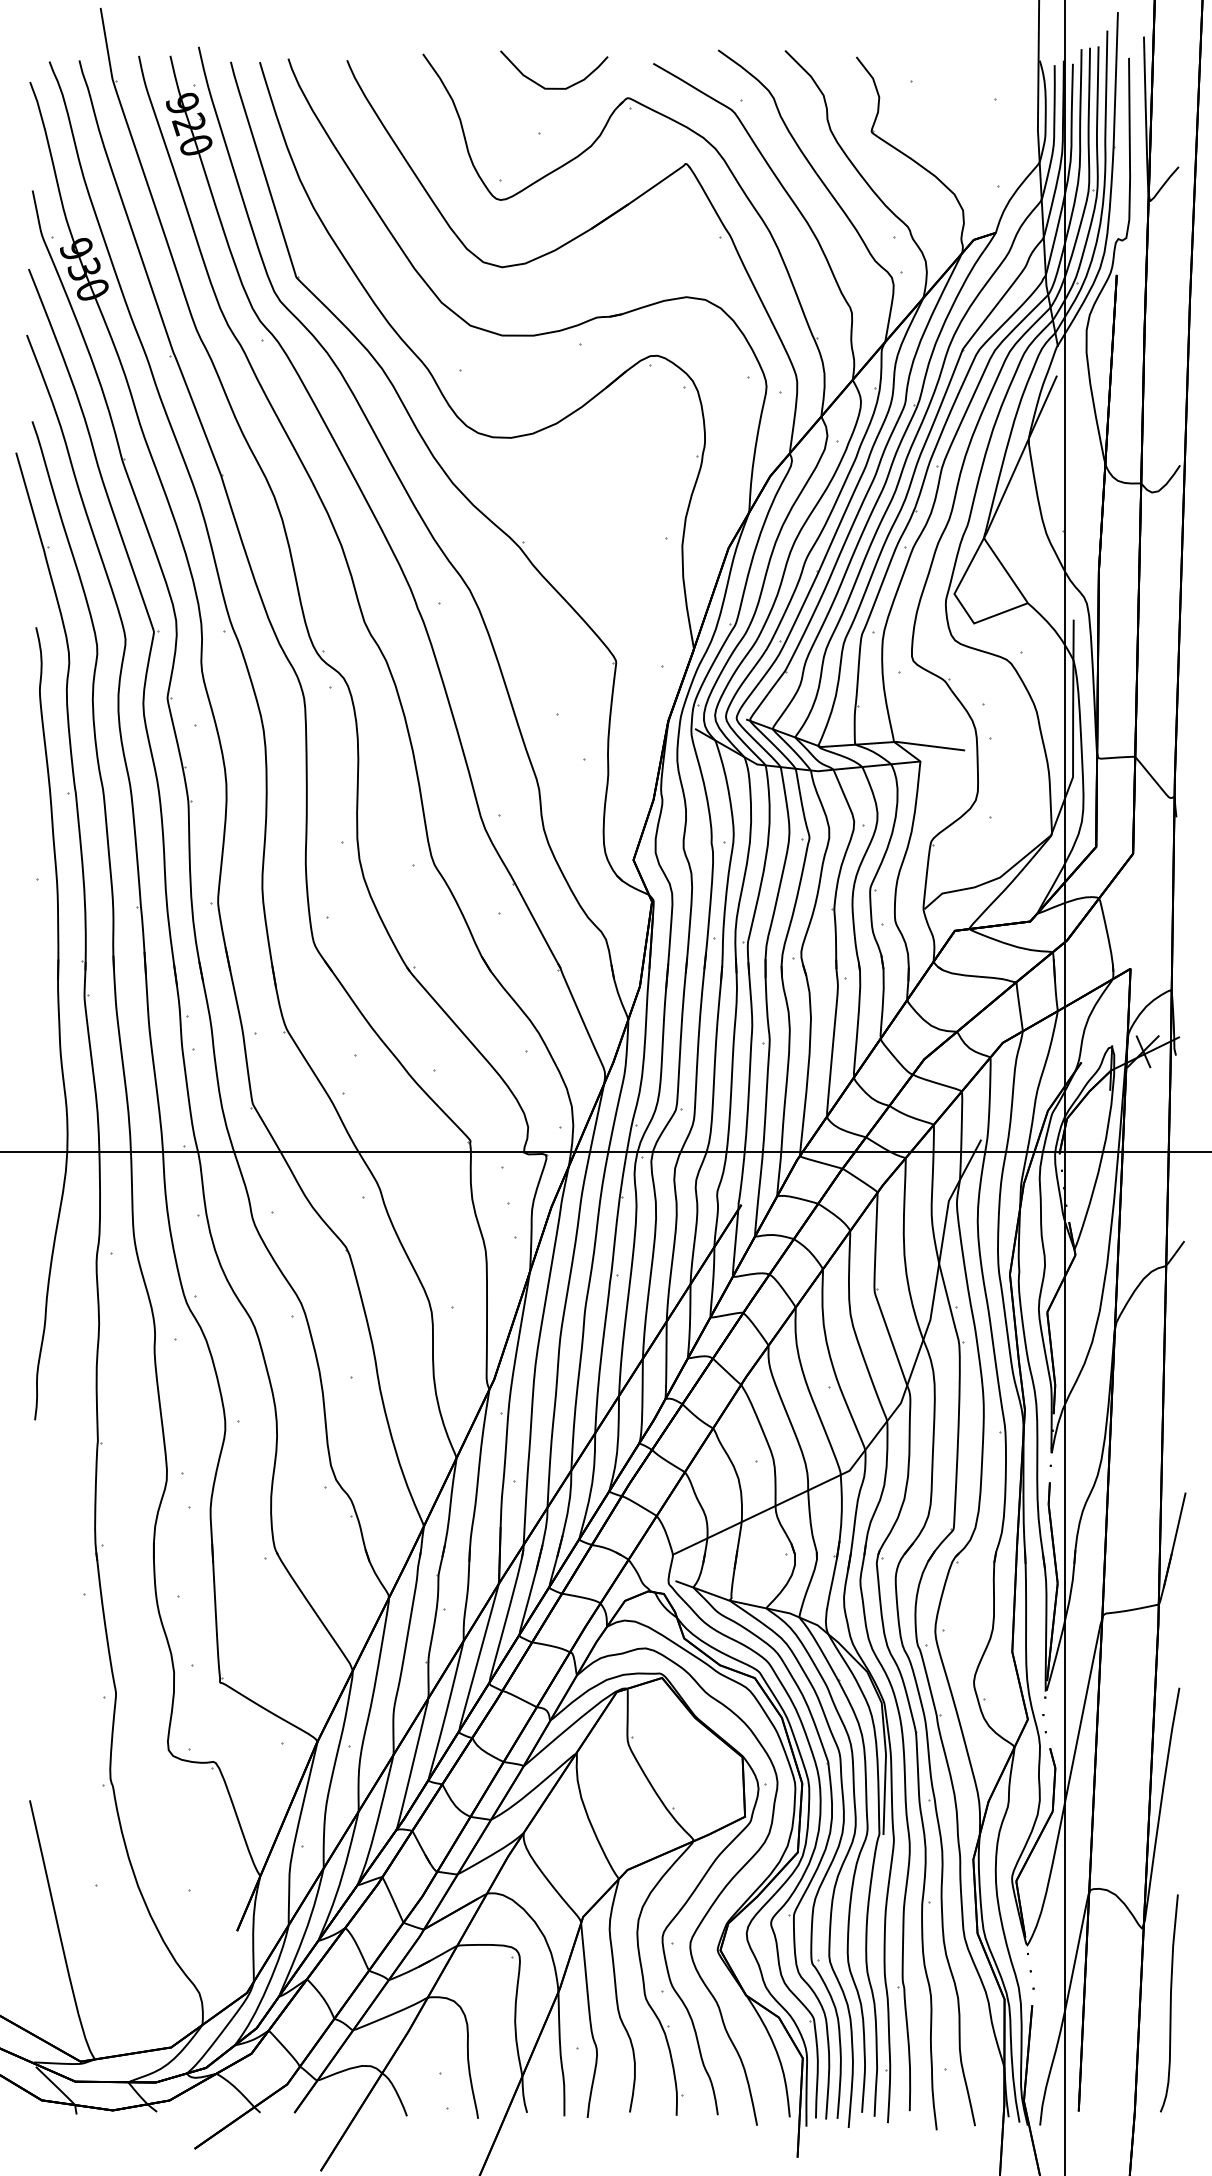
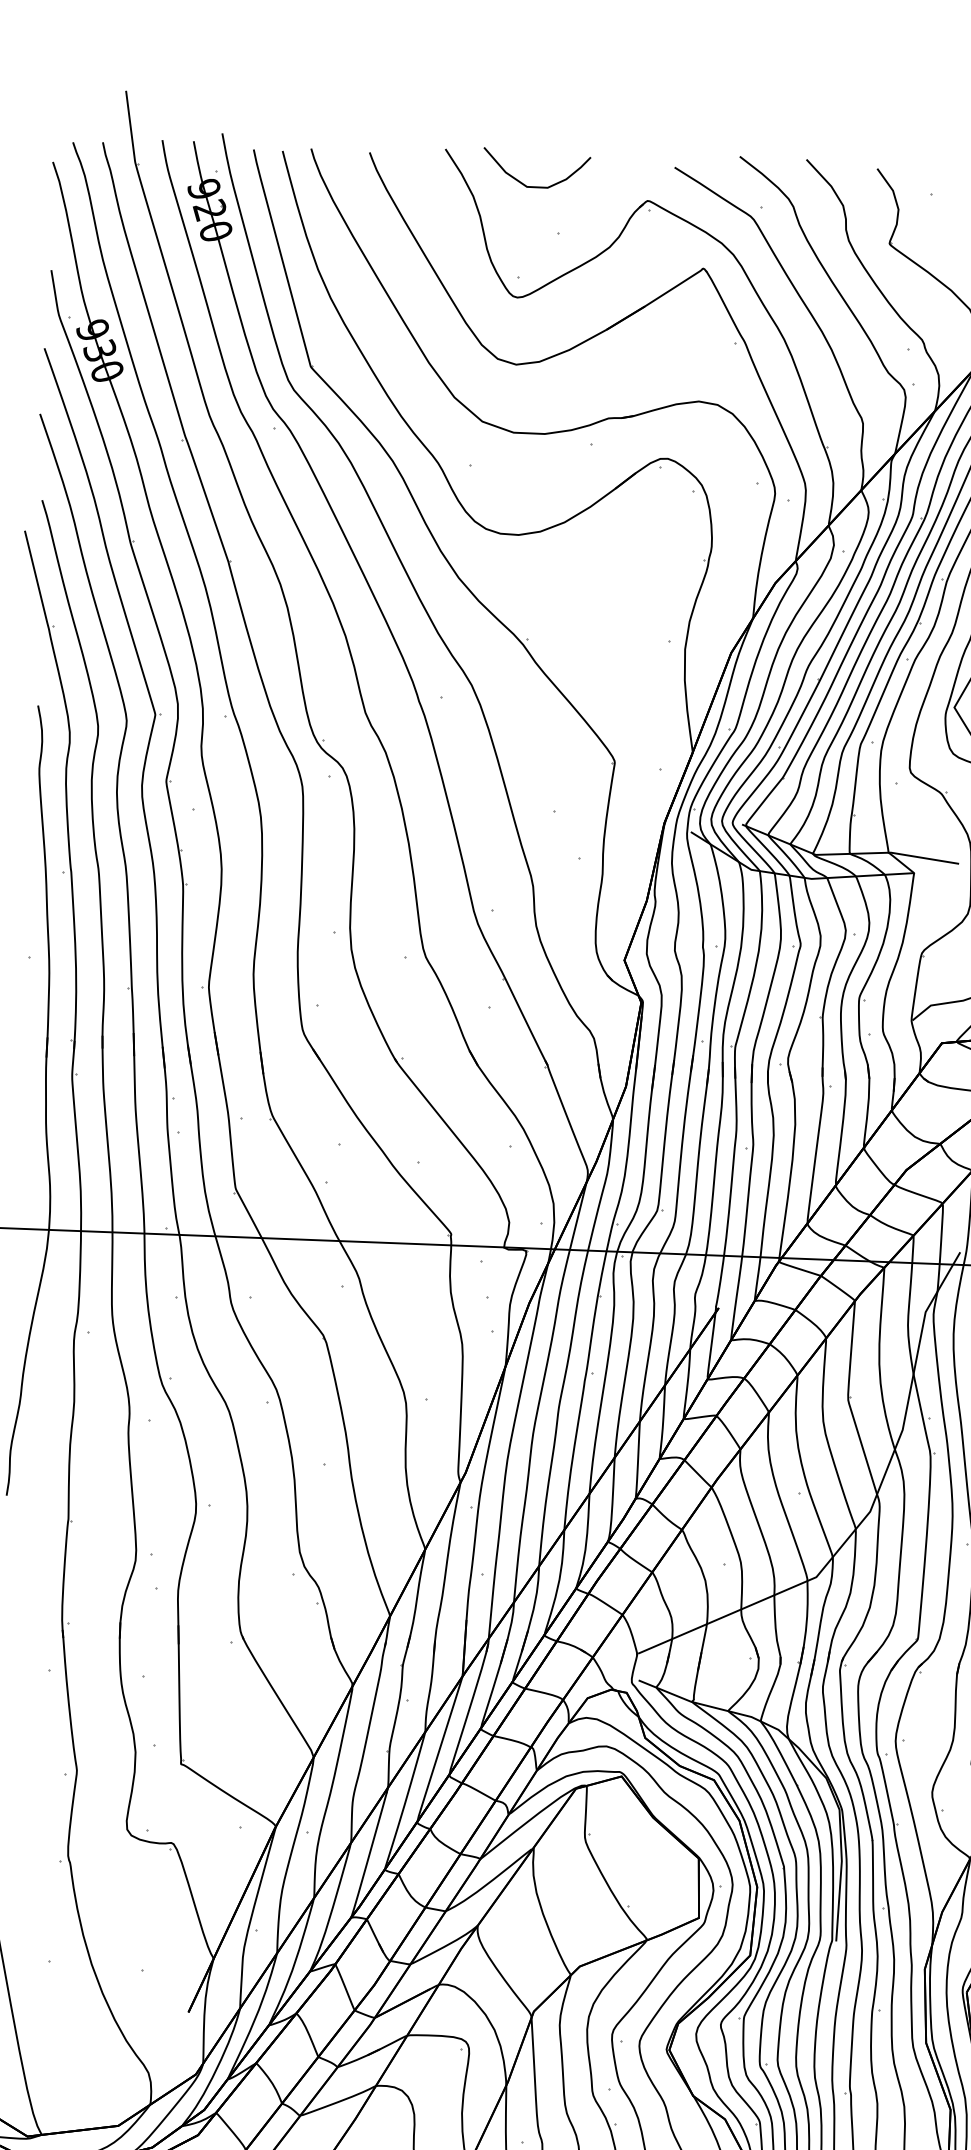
curve: (554, 87) -> (536, 186), moved

